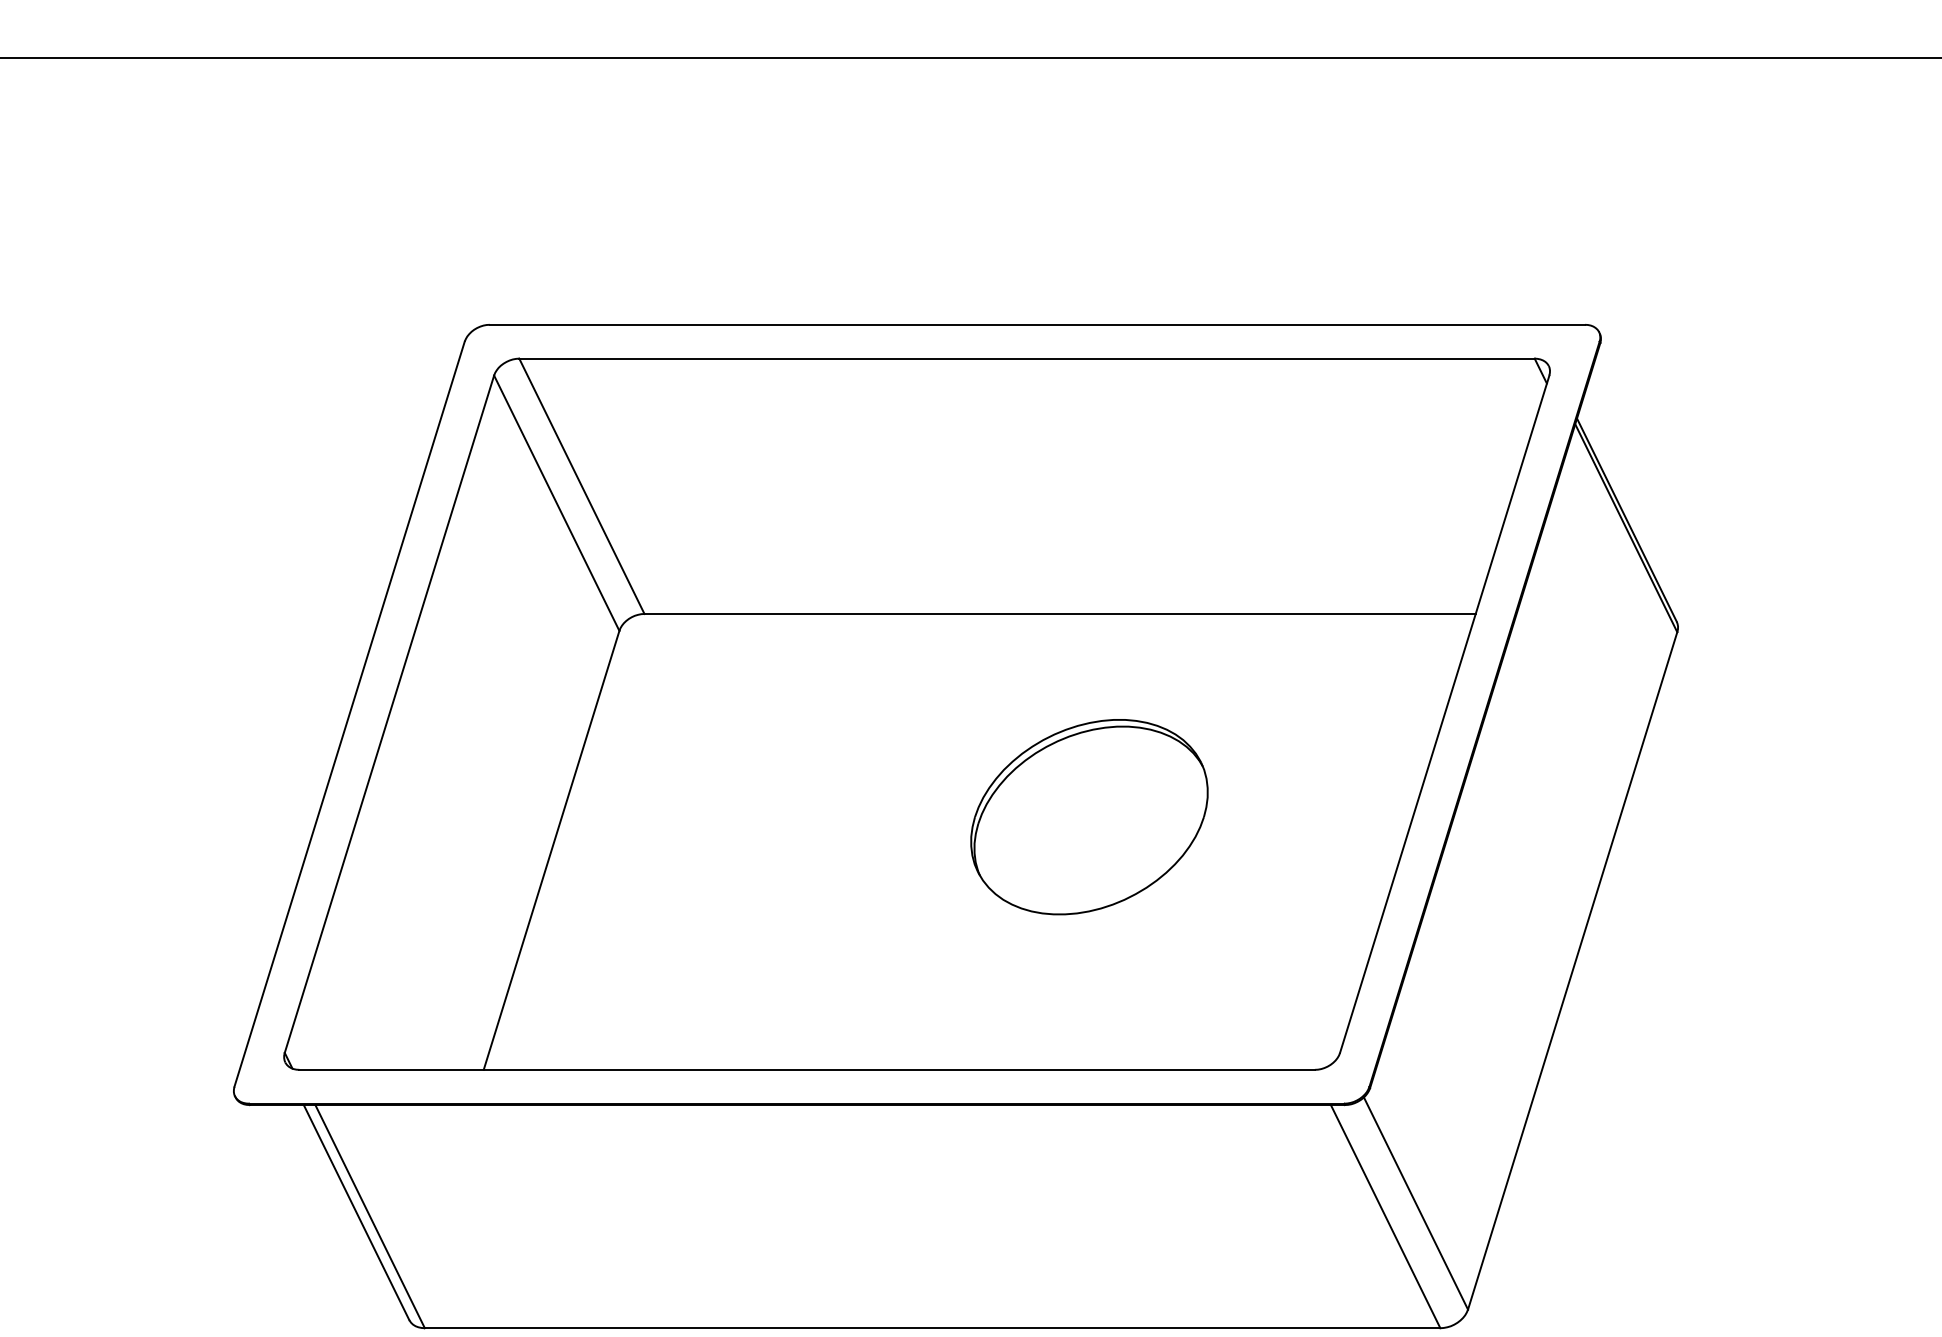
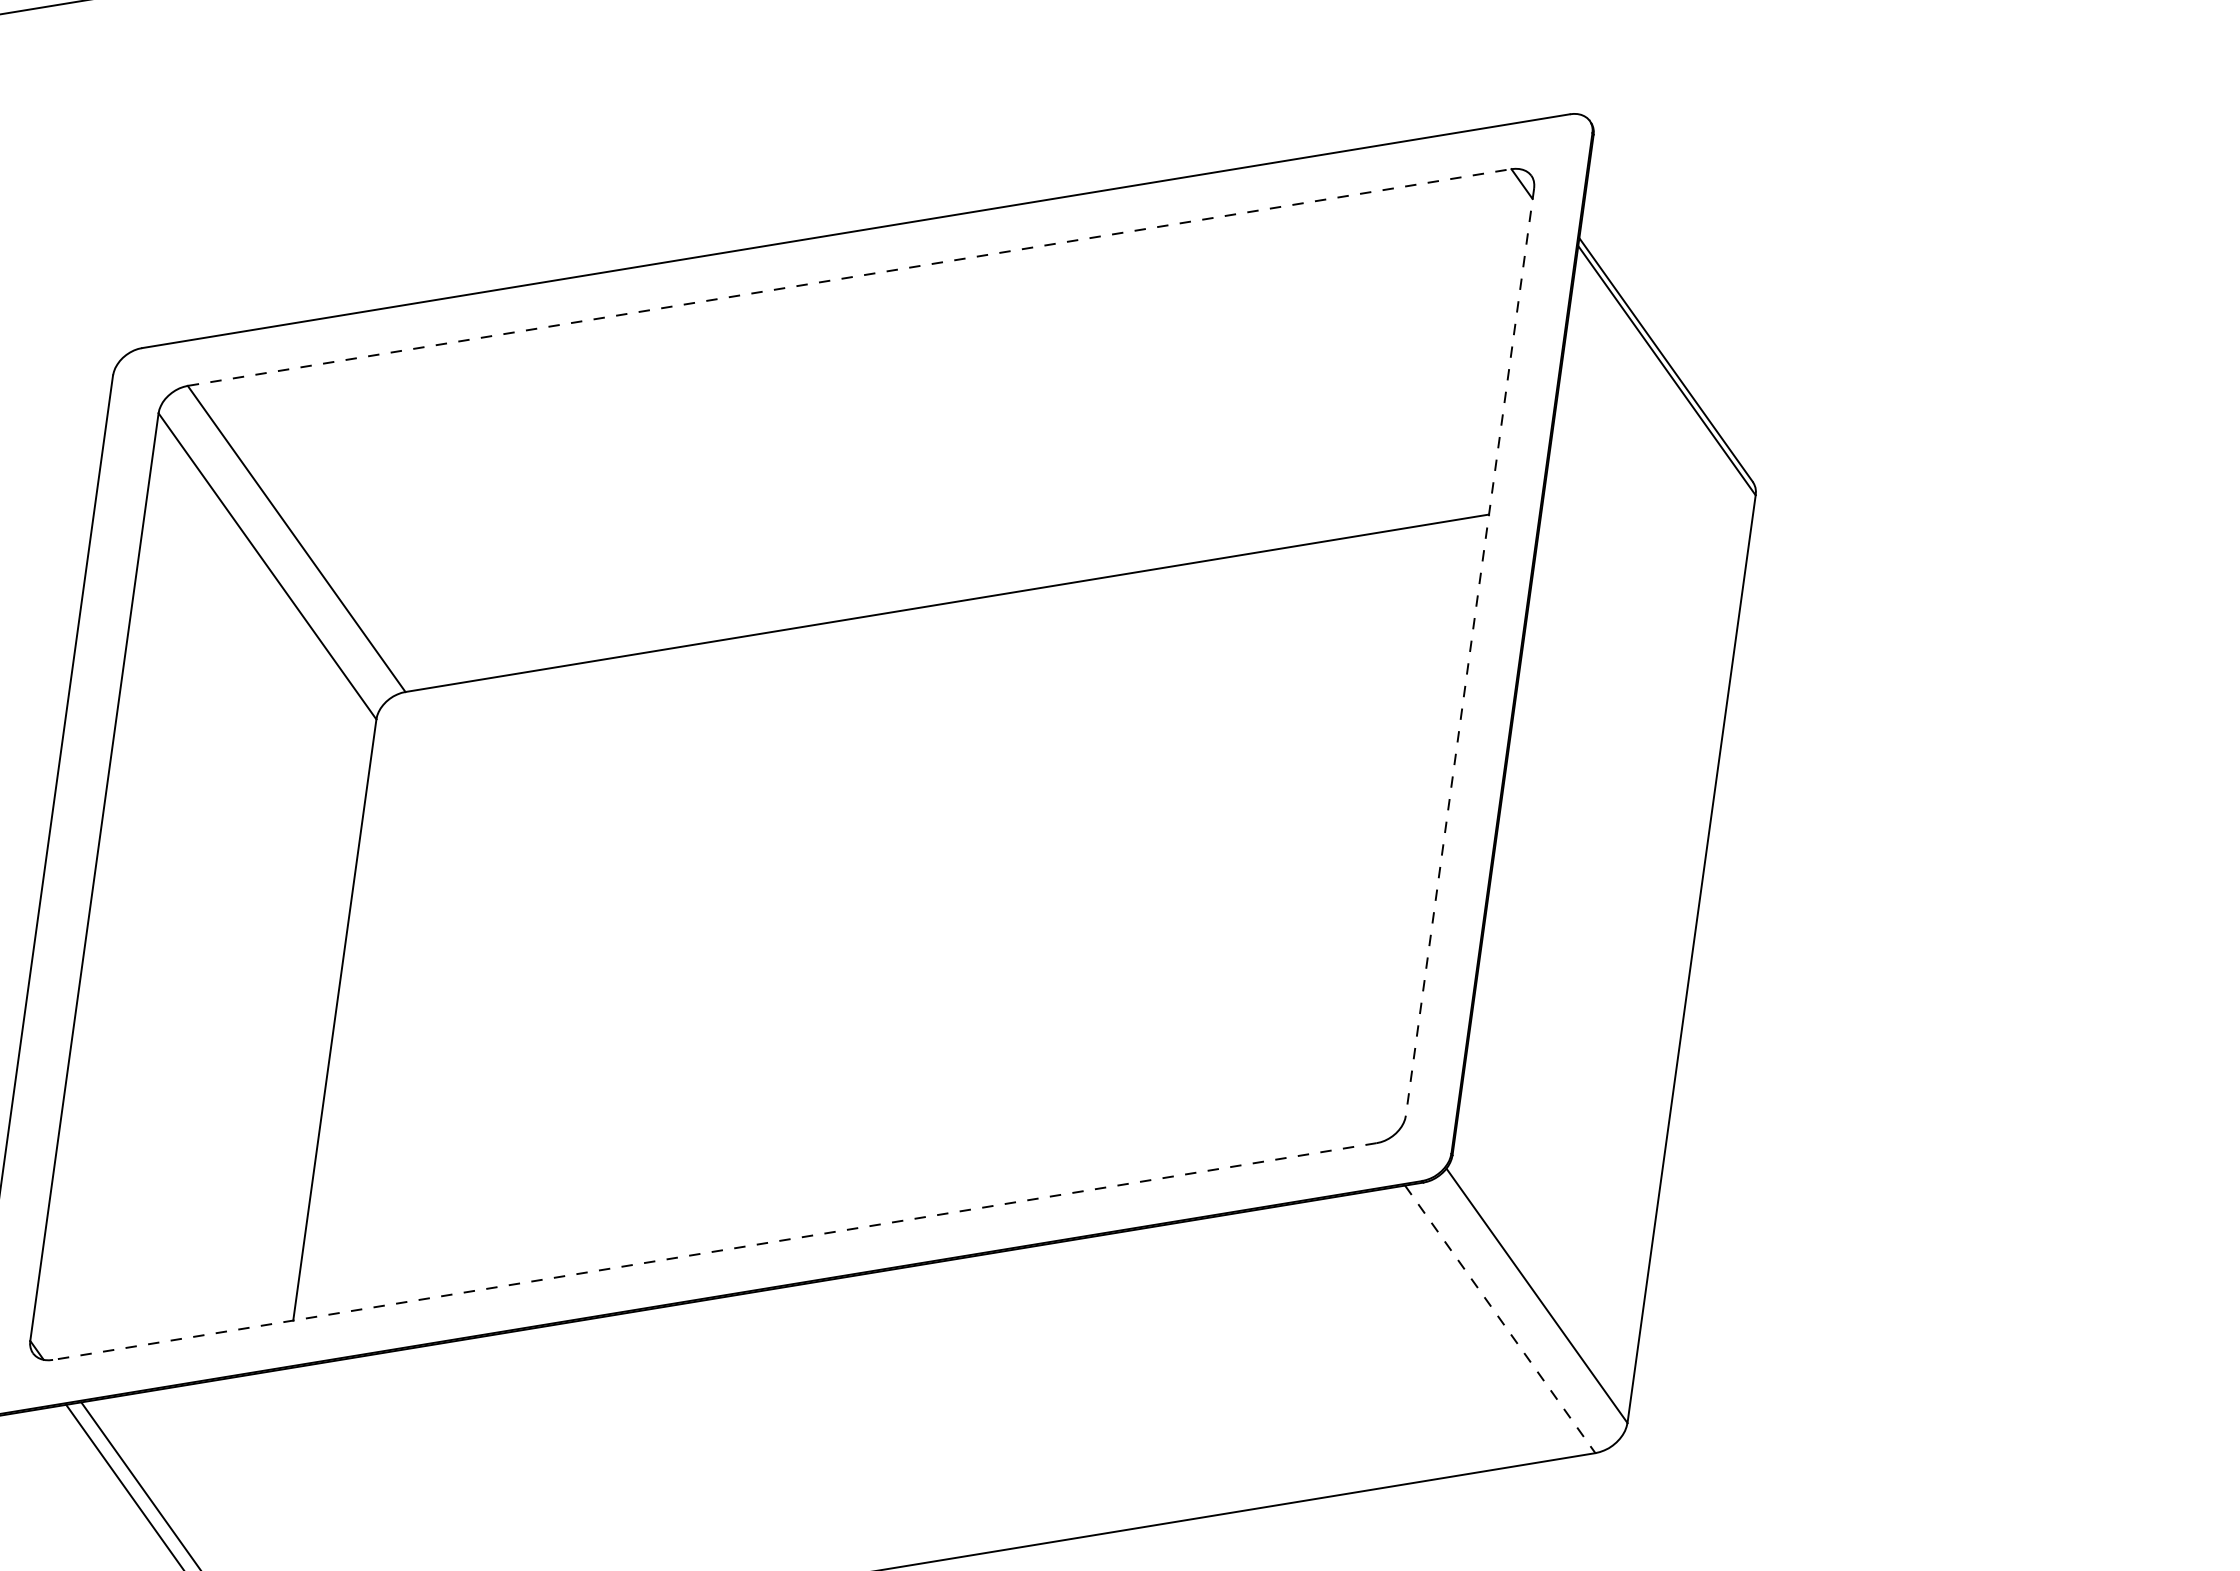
line: (1027, 358) -> (850, 277), solid -> dashed
line: (1444, 714) -> (1469, 652), solid -> dashed
part: (1089, 817) -> (1029, 862), removed
line: (807, 1069) -> (715, 1251), solid -> dashed
line: (1385, 1217) -> (1500, 1320), solid -> dashed

